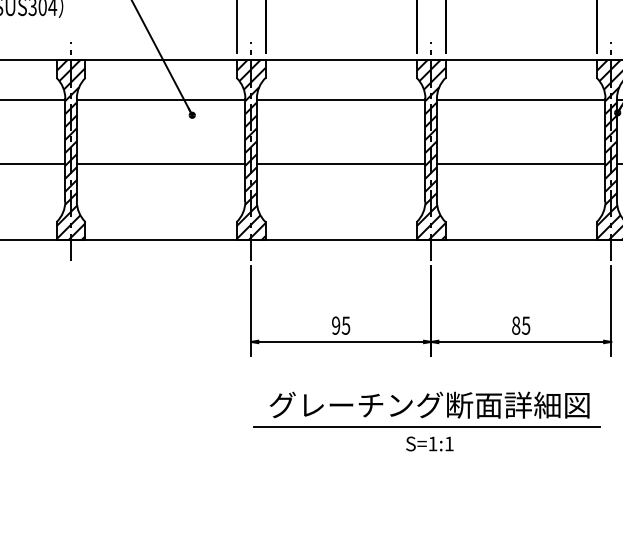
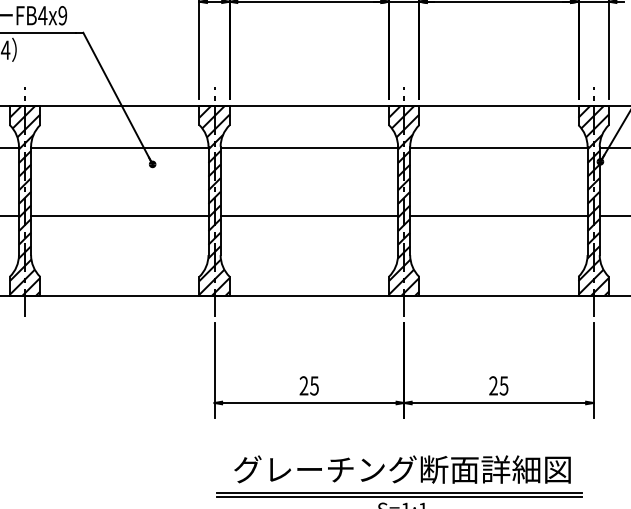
text: (336, 325) -> (304, 385), 95 -> 25
text: (516, 325) -> (493, 385), 85 -> 25
line: (426, 430) -> (399, 496), added

